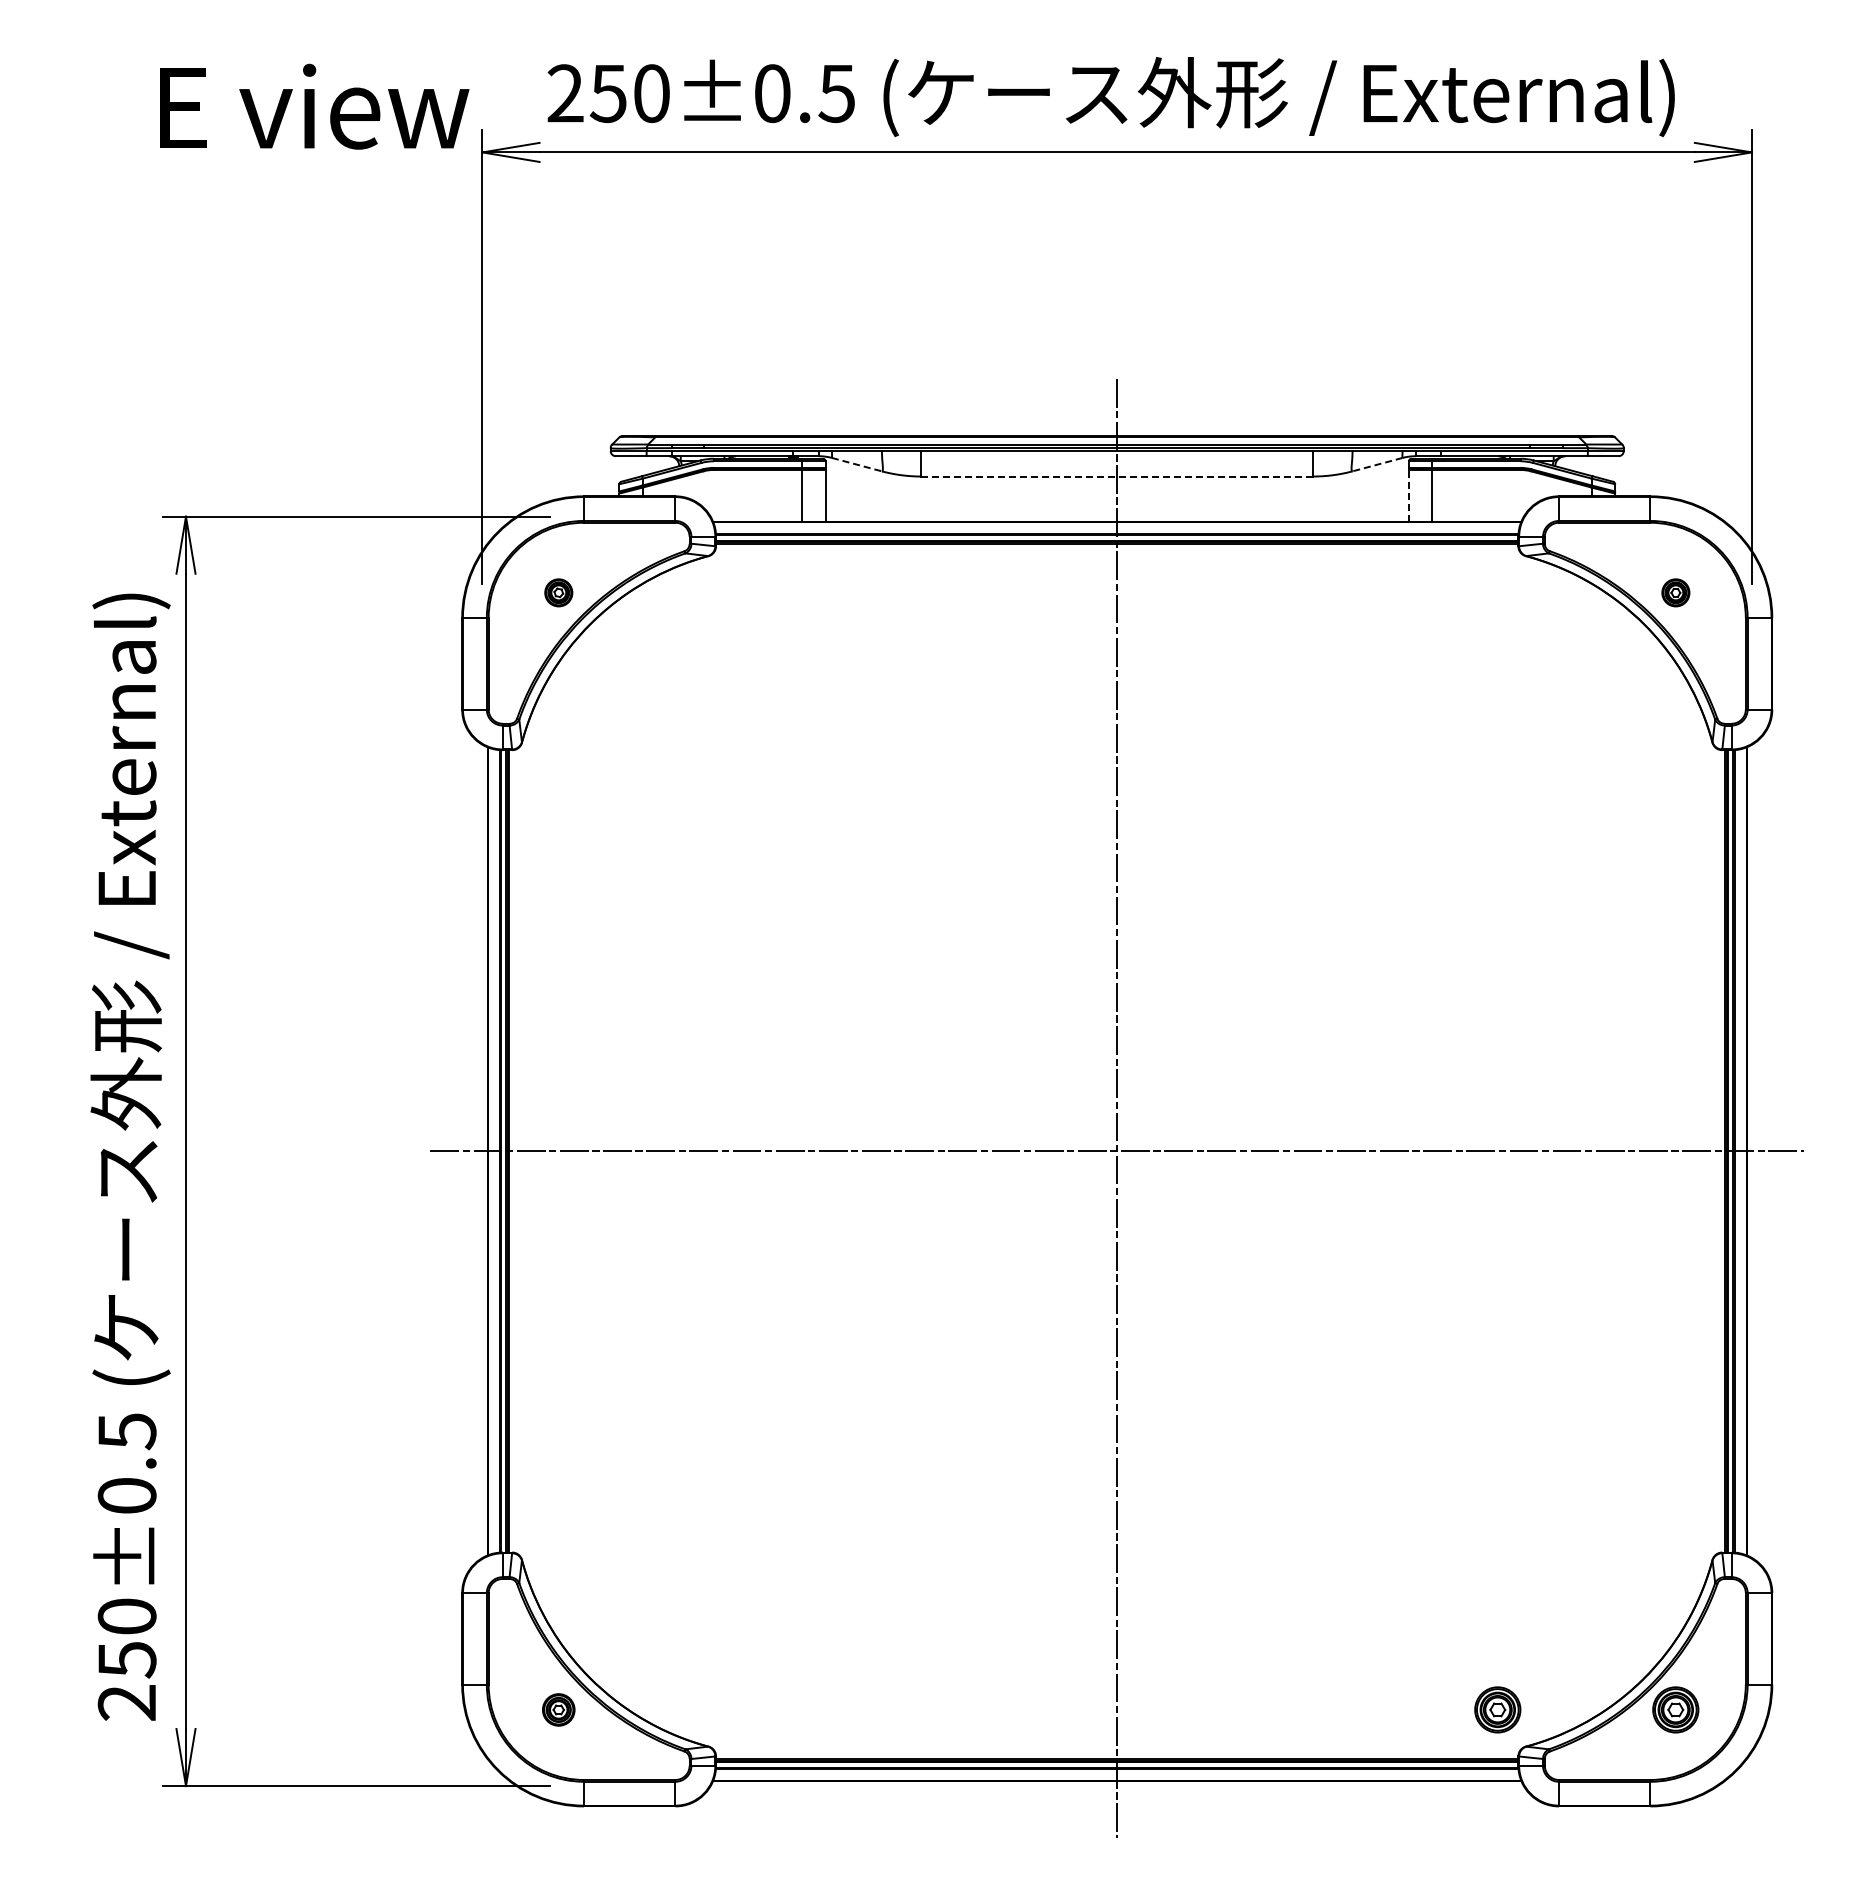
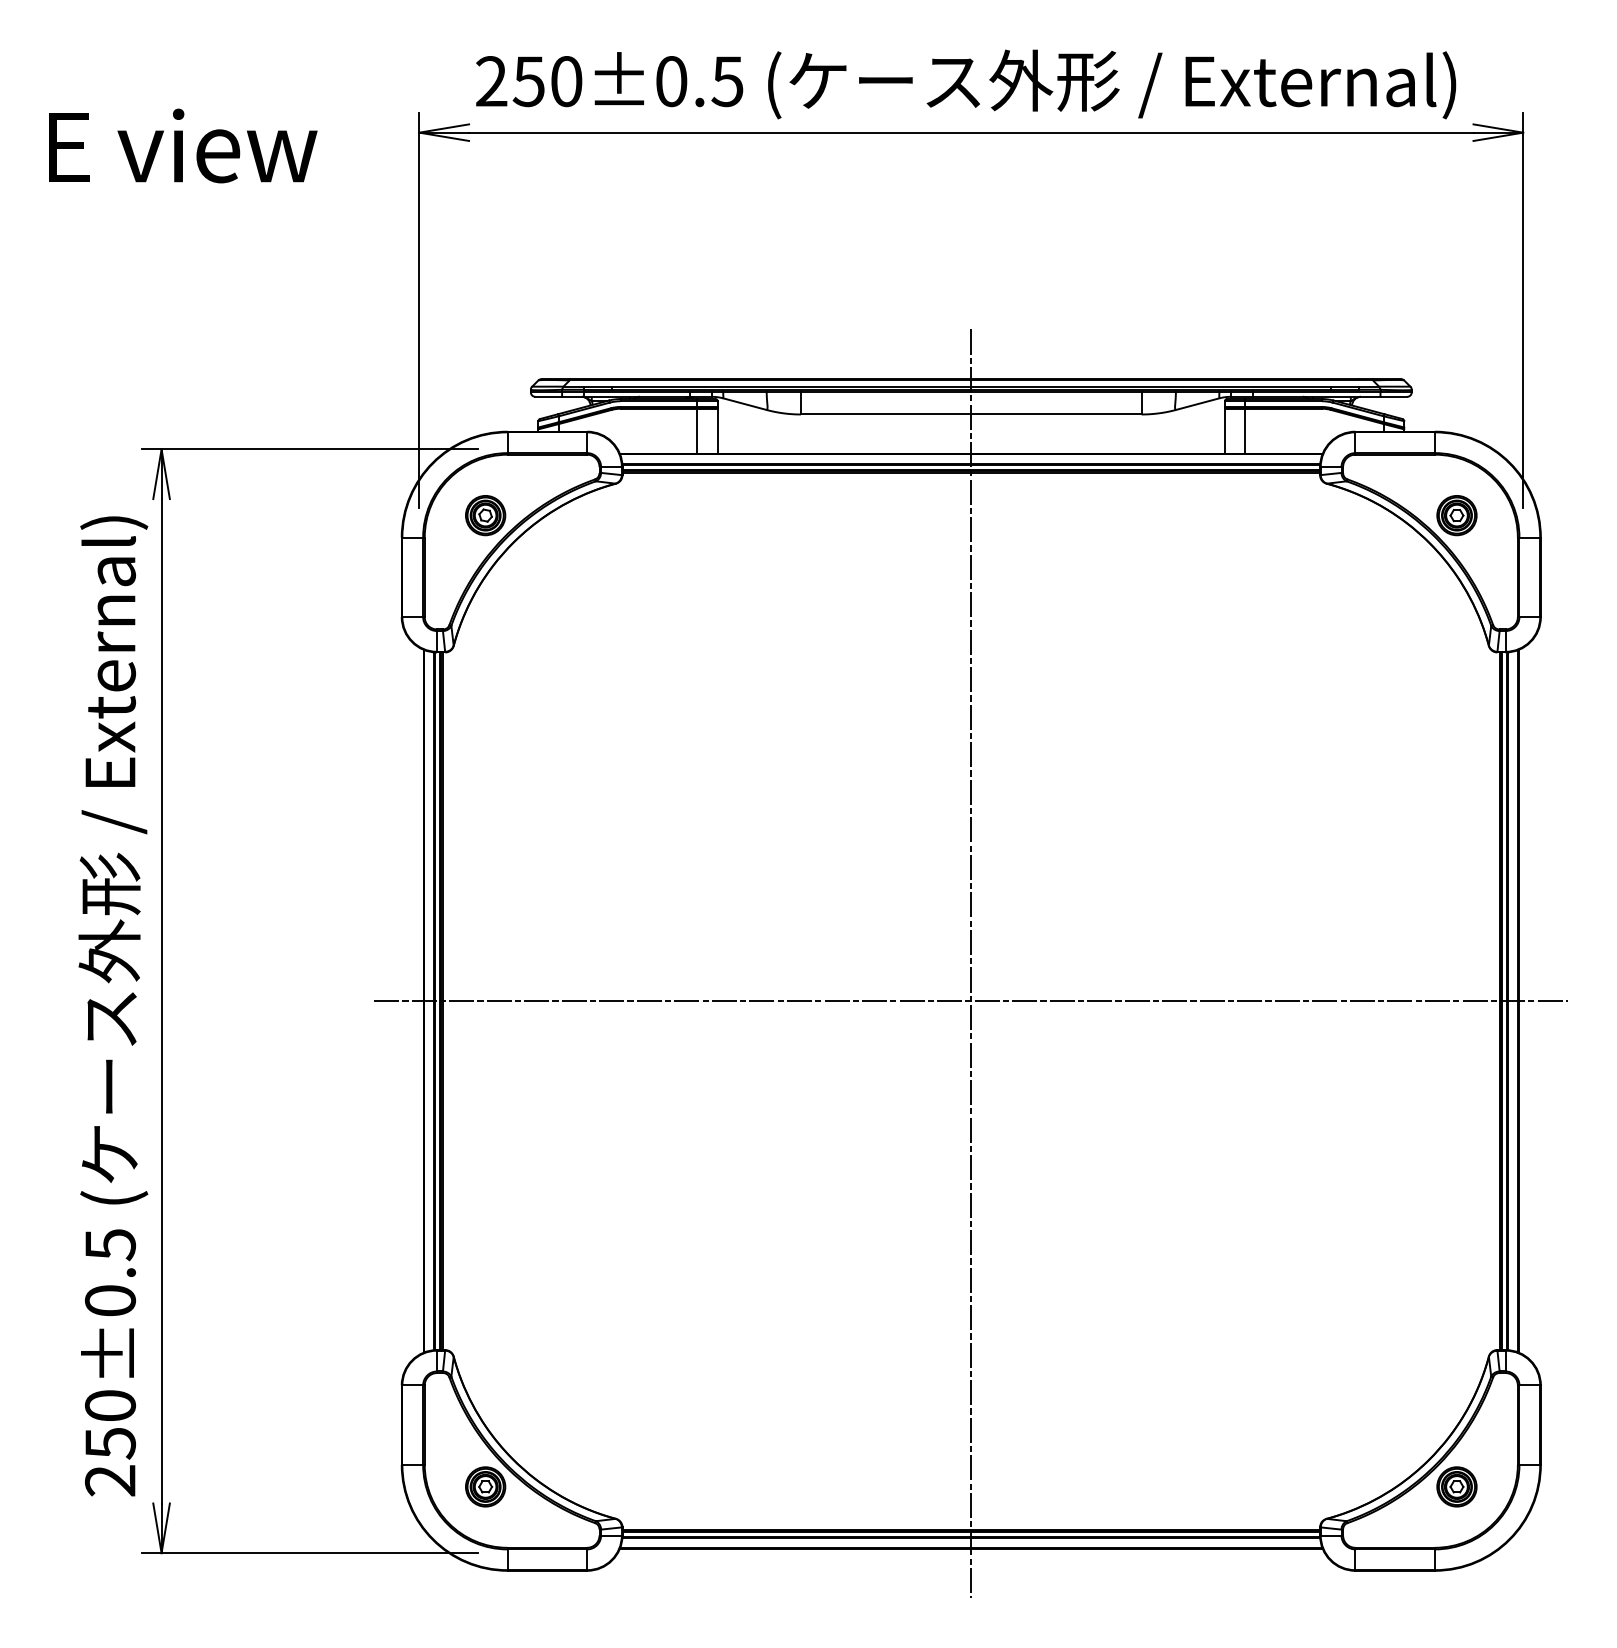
text: (314, 106) -> (182, 145), moved
line: (856, 464) -> (744, 404), dashed -> solid
line: (1377, 464) -> (1197, 404), dashed -> solid
line: (1117, 476) -> (971, 414), dashed -> solid
line: (1408, 495) -> (1224, 430), dashed -> solid
part: (558, 592) -> (485, 515), size x1.67
part: (1675, 592) -> (1456, 515), size x1.67
part: (558, 1709) -> (485, 1486), size x1.43
part: (1497, 1709) -> (1301, 1486), removed

